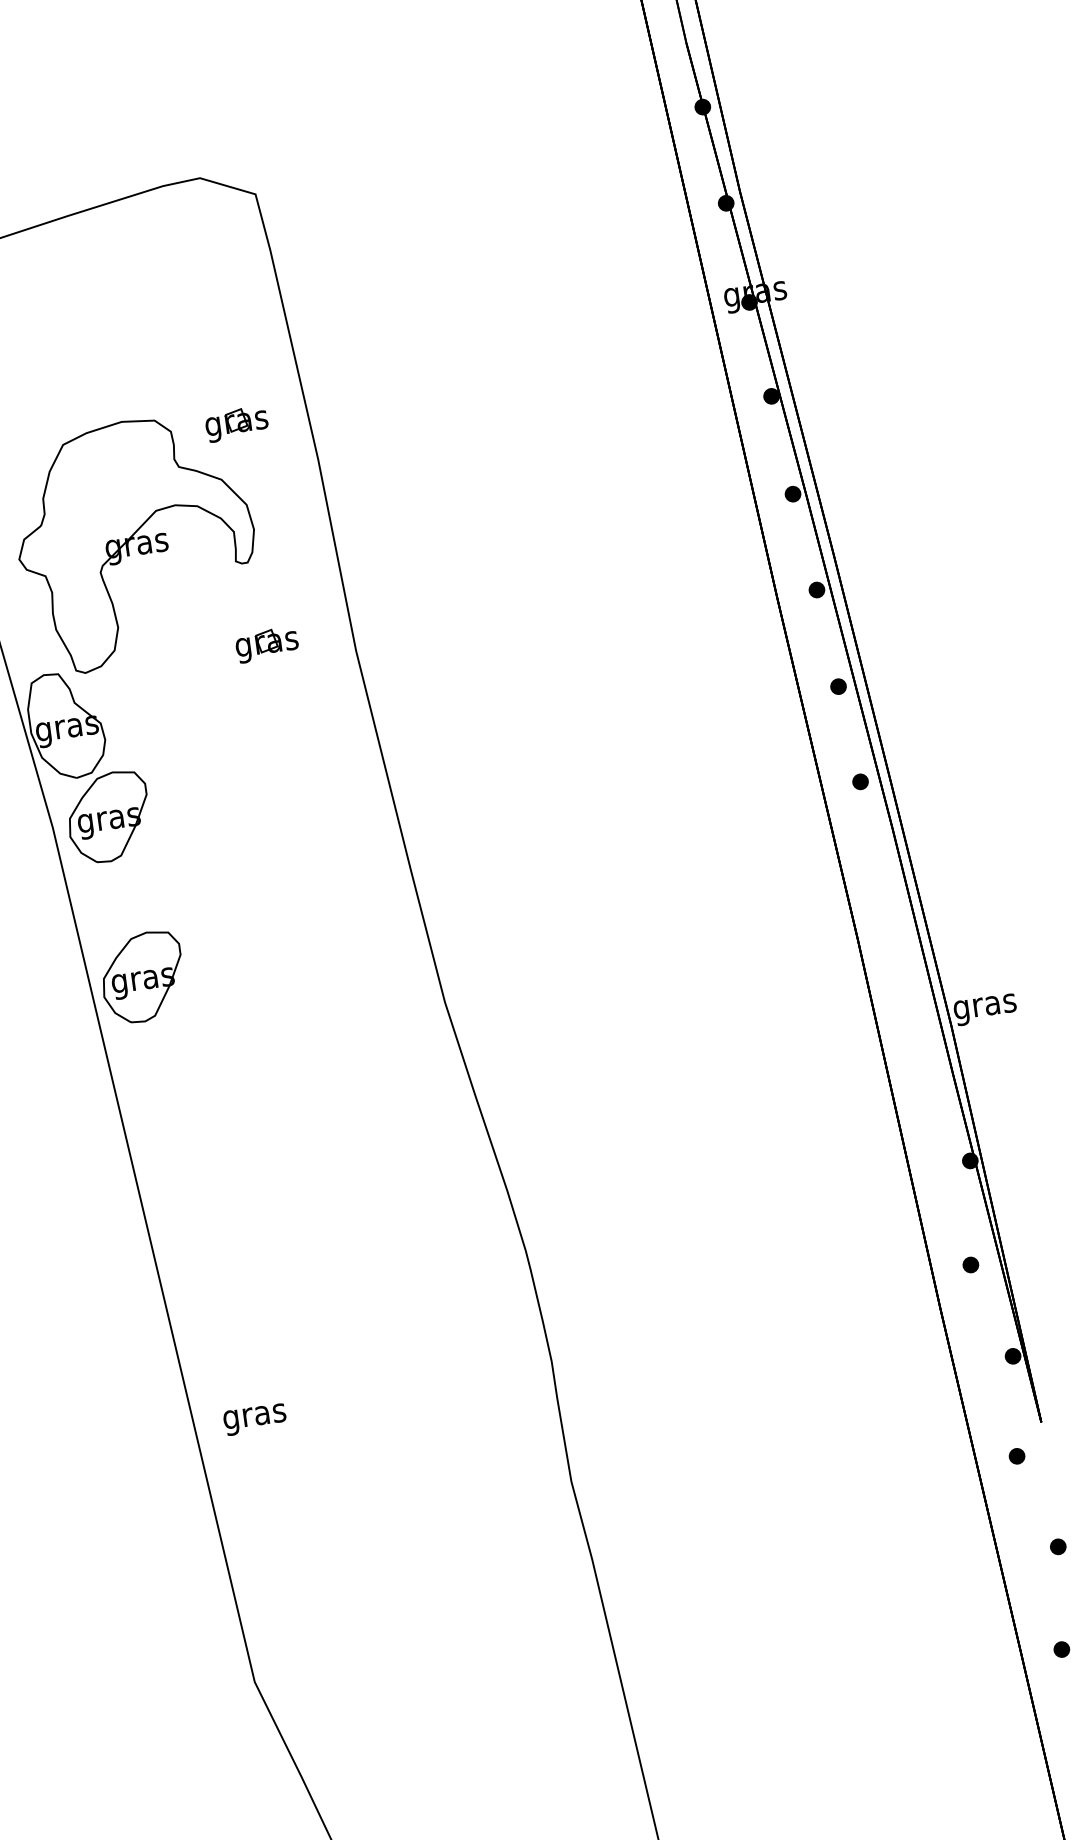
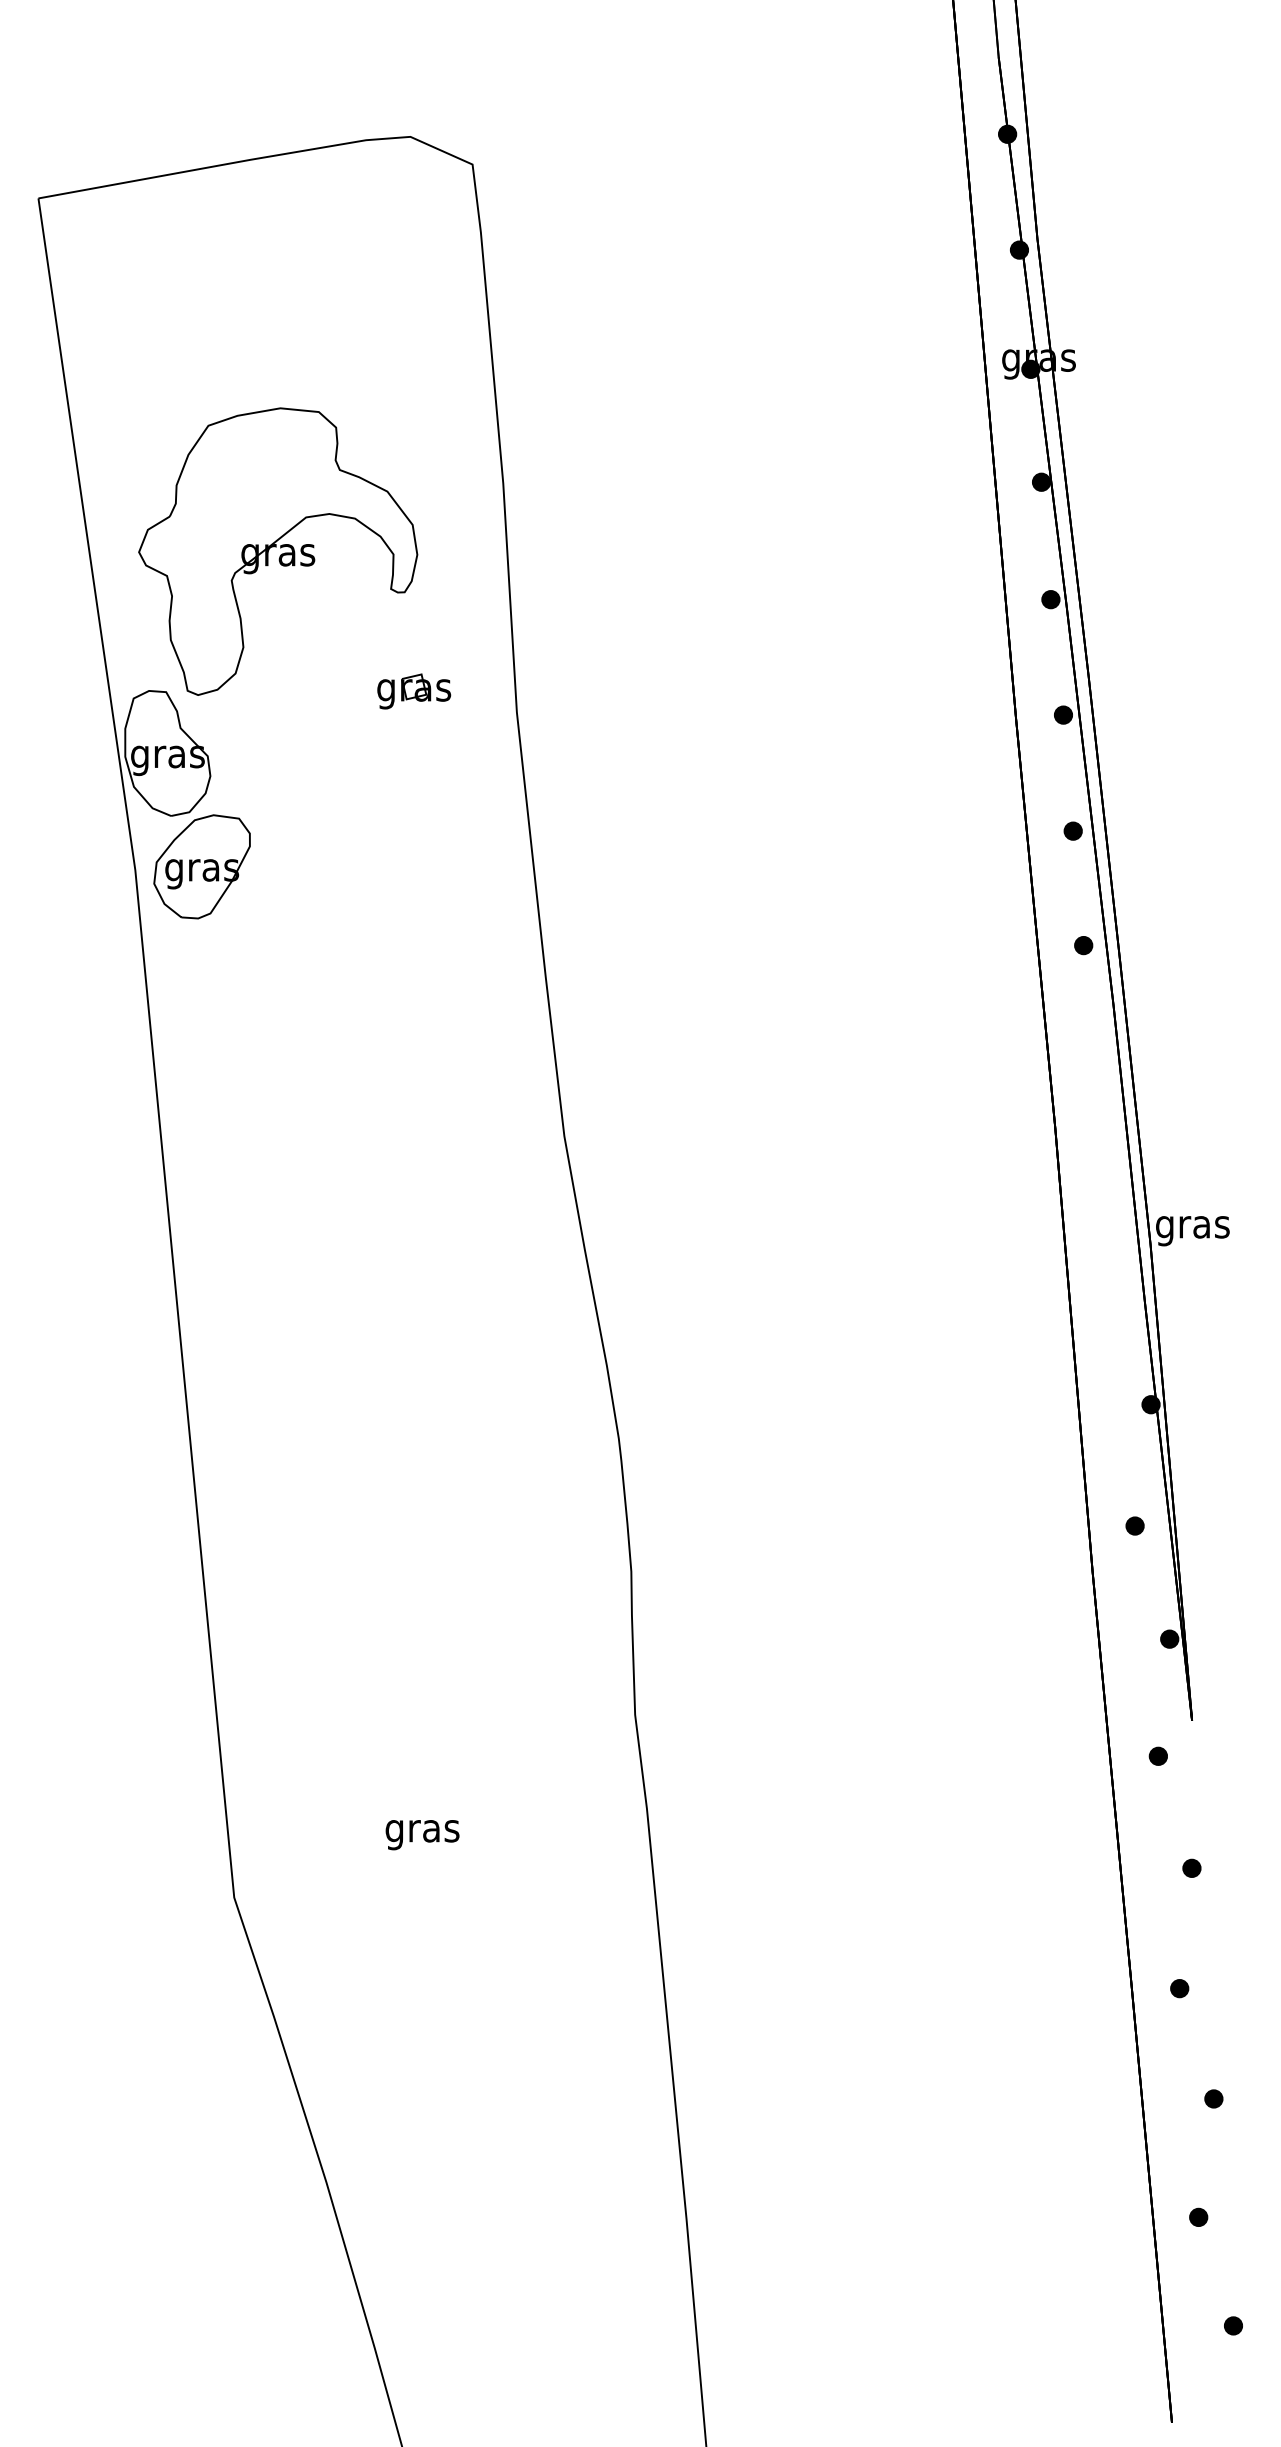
part: (237, 424) -> (414, 429), removed
part: (142, 977) -> (215, 1058), removed
text: (255, 1420) -> (422, 1835), moved

